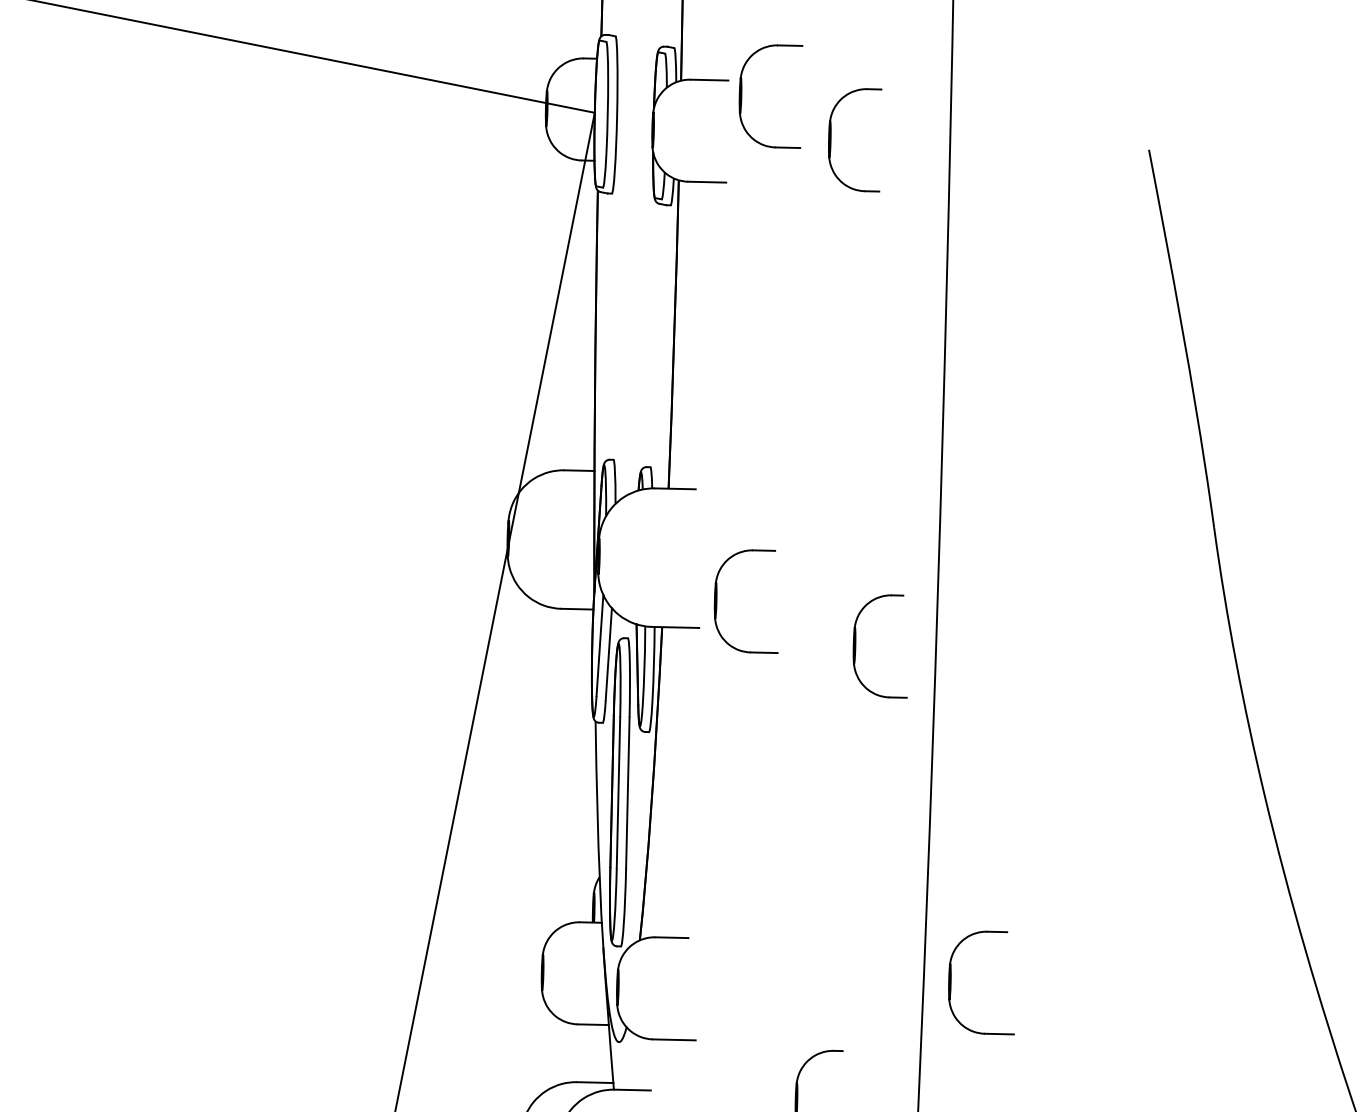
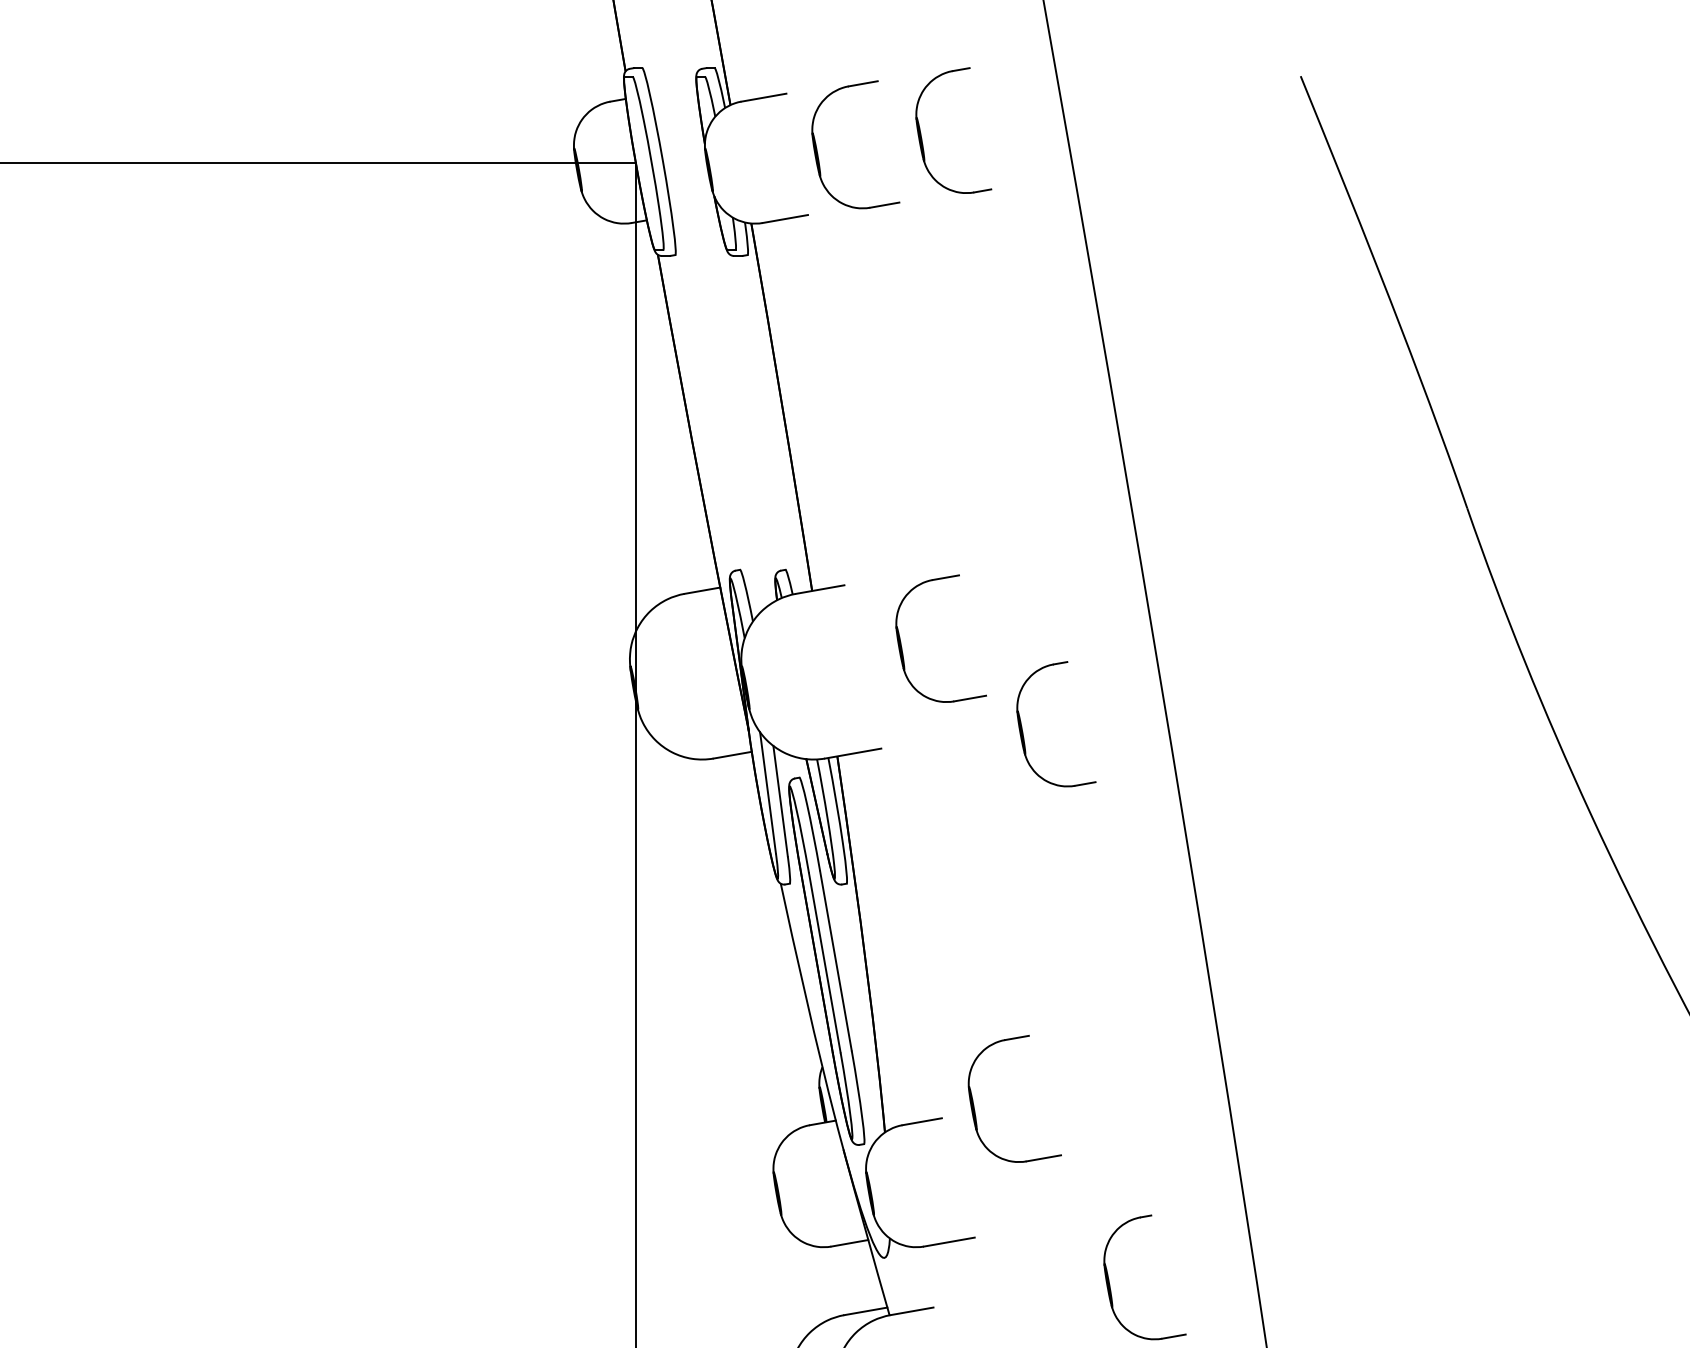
part: (742, 95) -> (818, 153), moved
part: (717, 600) -> (902, 647), moved
part: (856, 644) -> (1023, 731), moved
part: (951, 979) -> (974, 1105), moved

